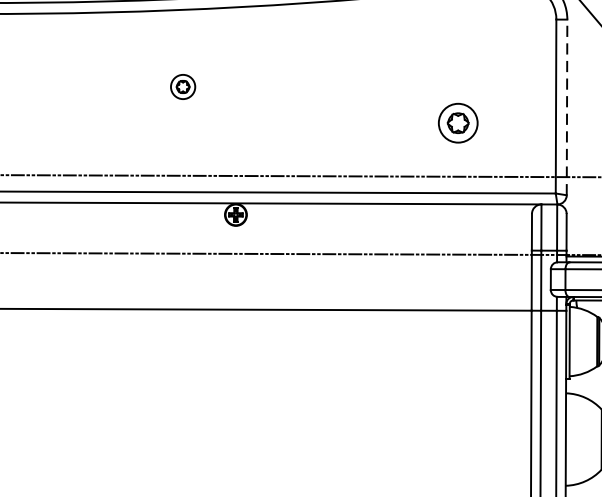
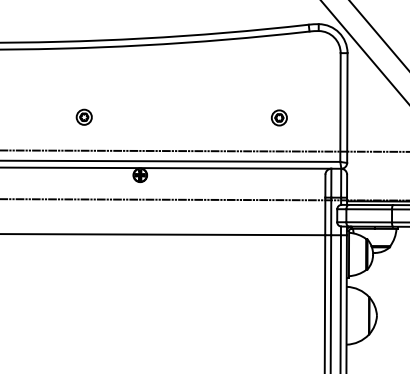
part: (181, 85) -> (83, 116), moved
line: (567, 108) -> (347, 108), dashed -> solid
part: (458, 122) -> (279, 117), size x0.62

